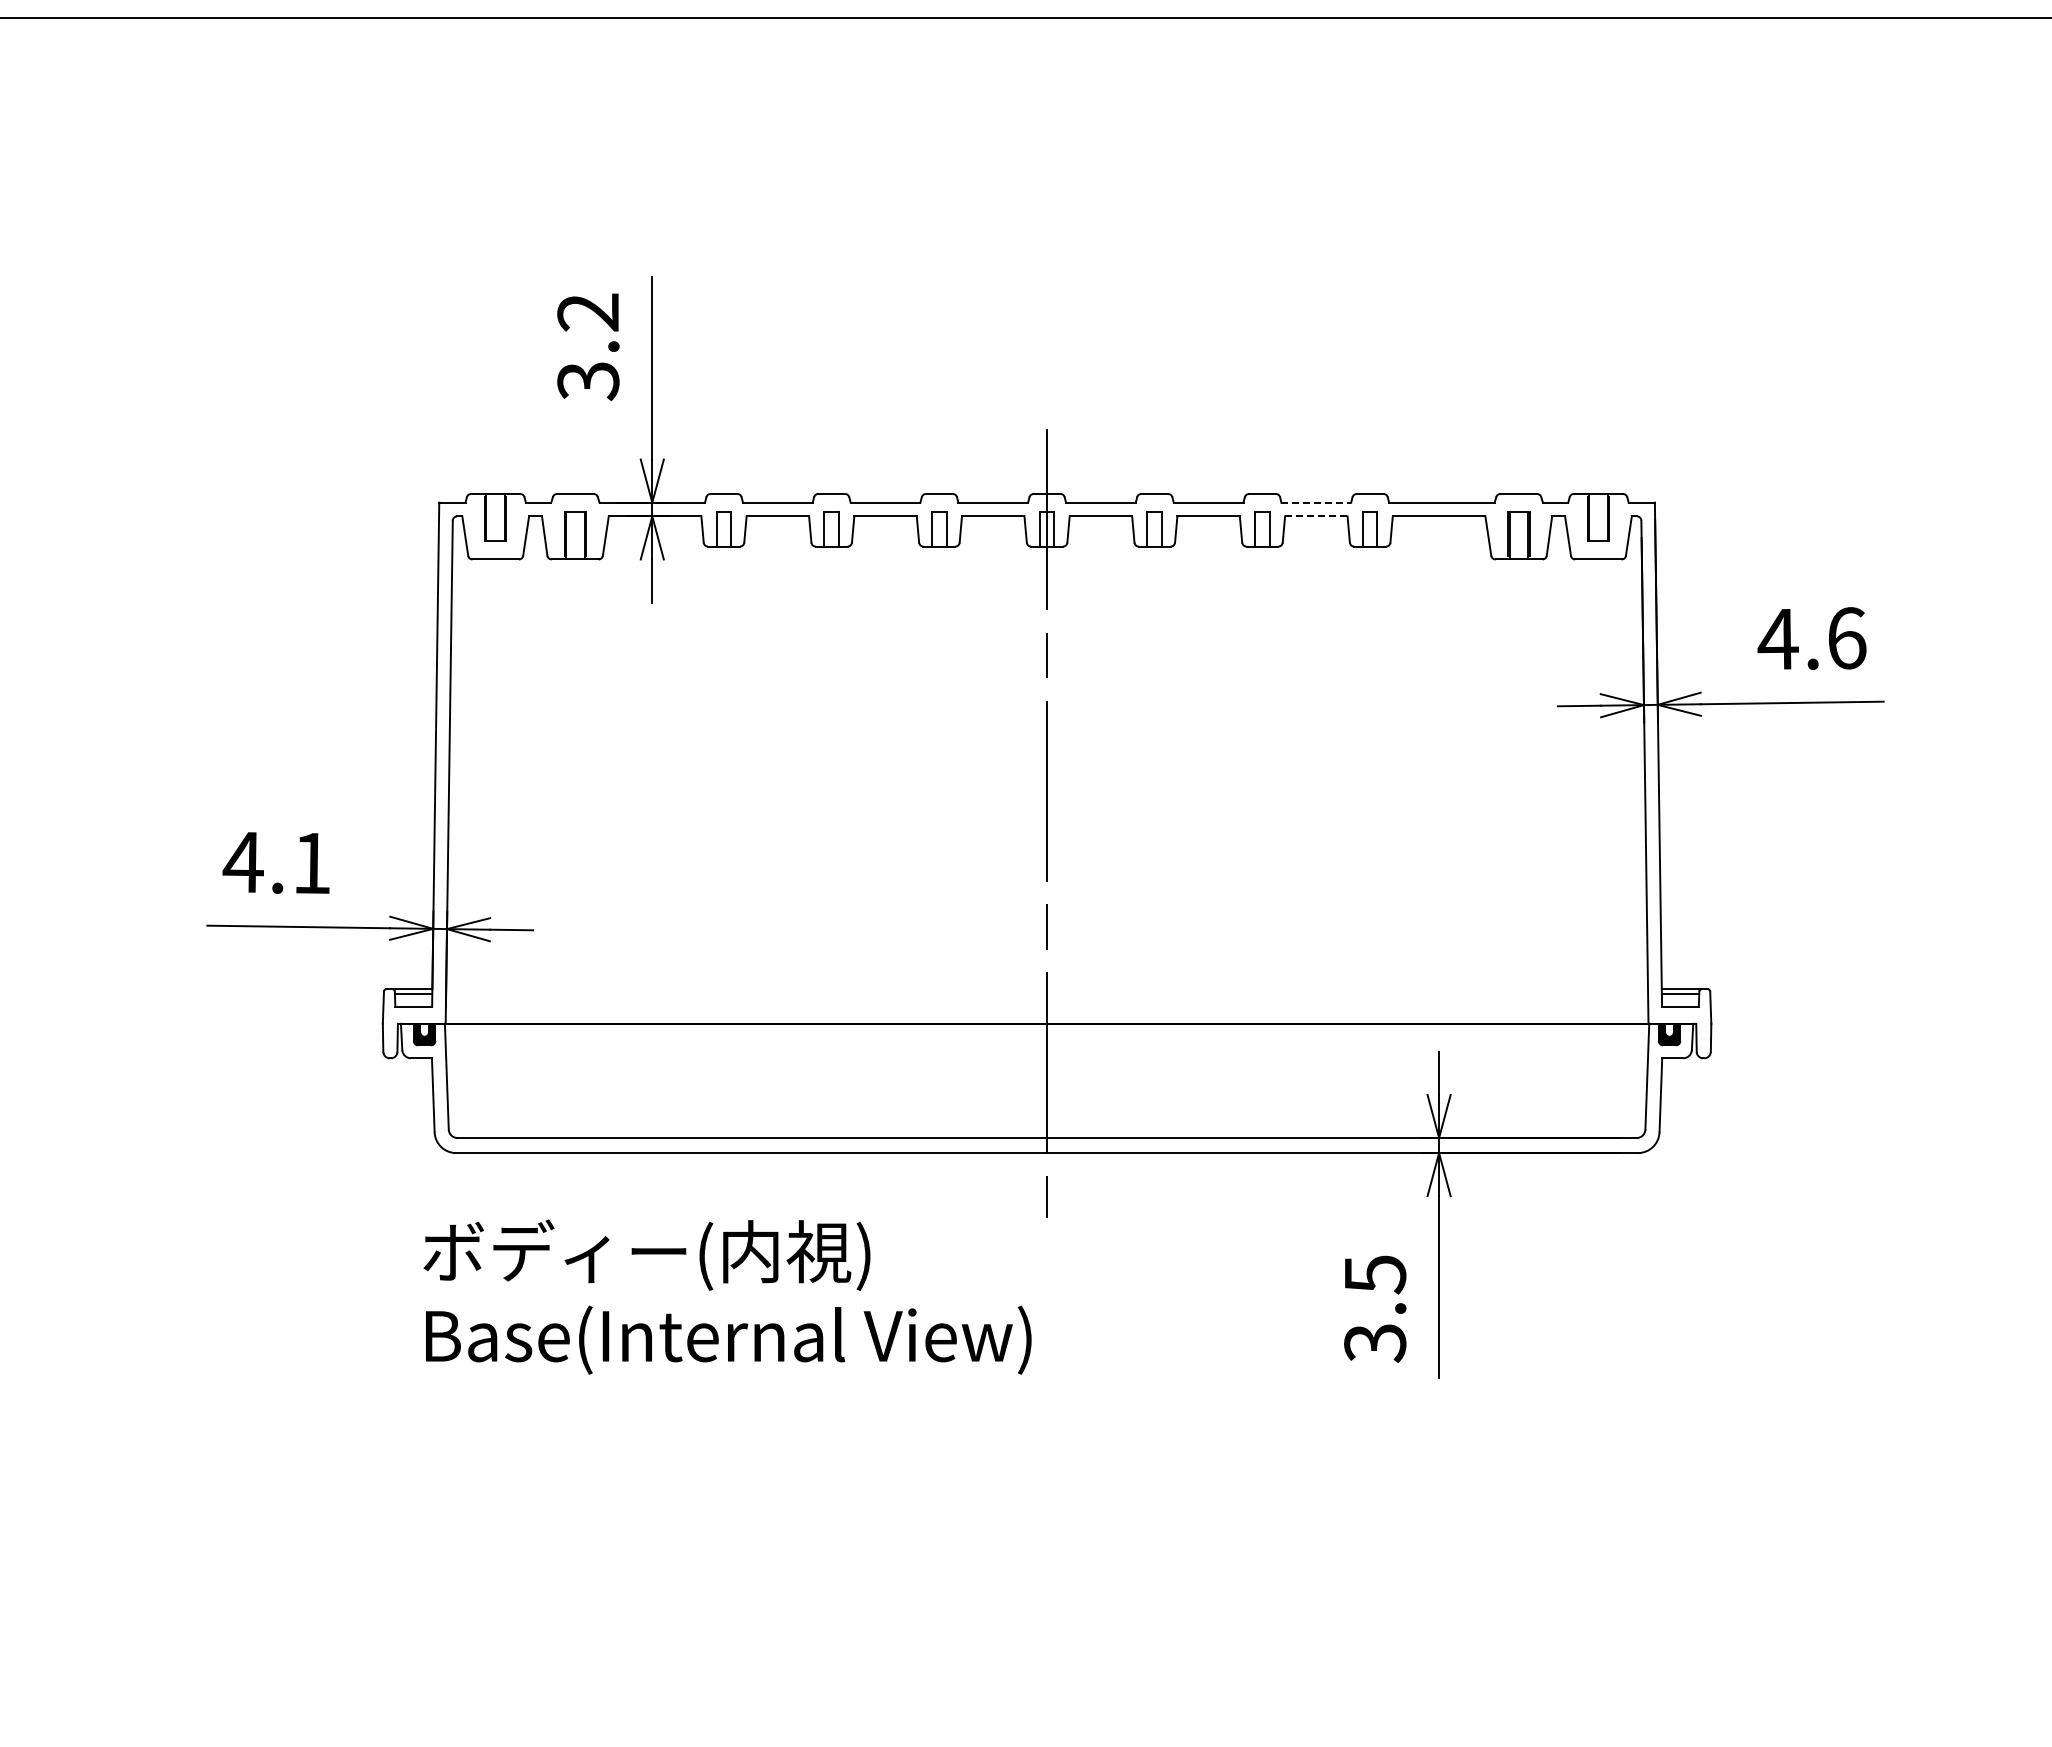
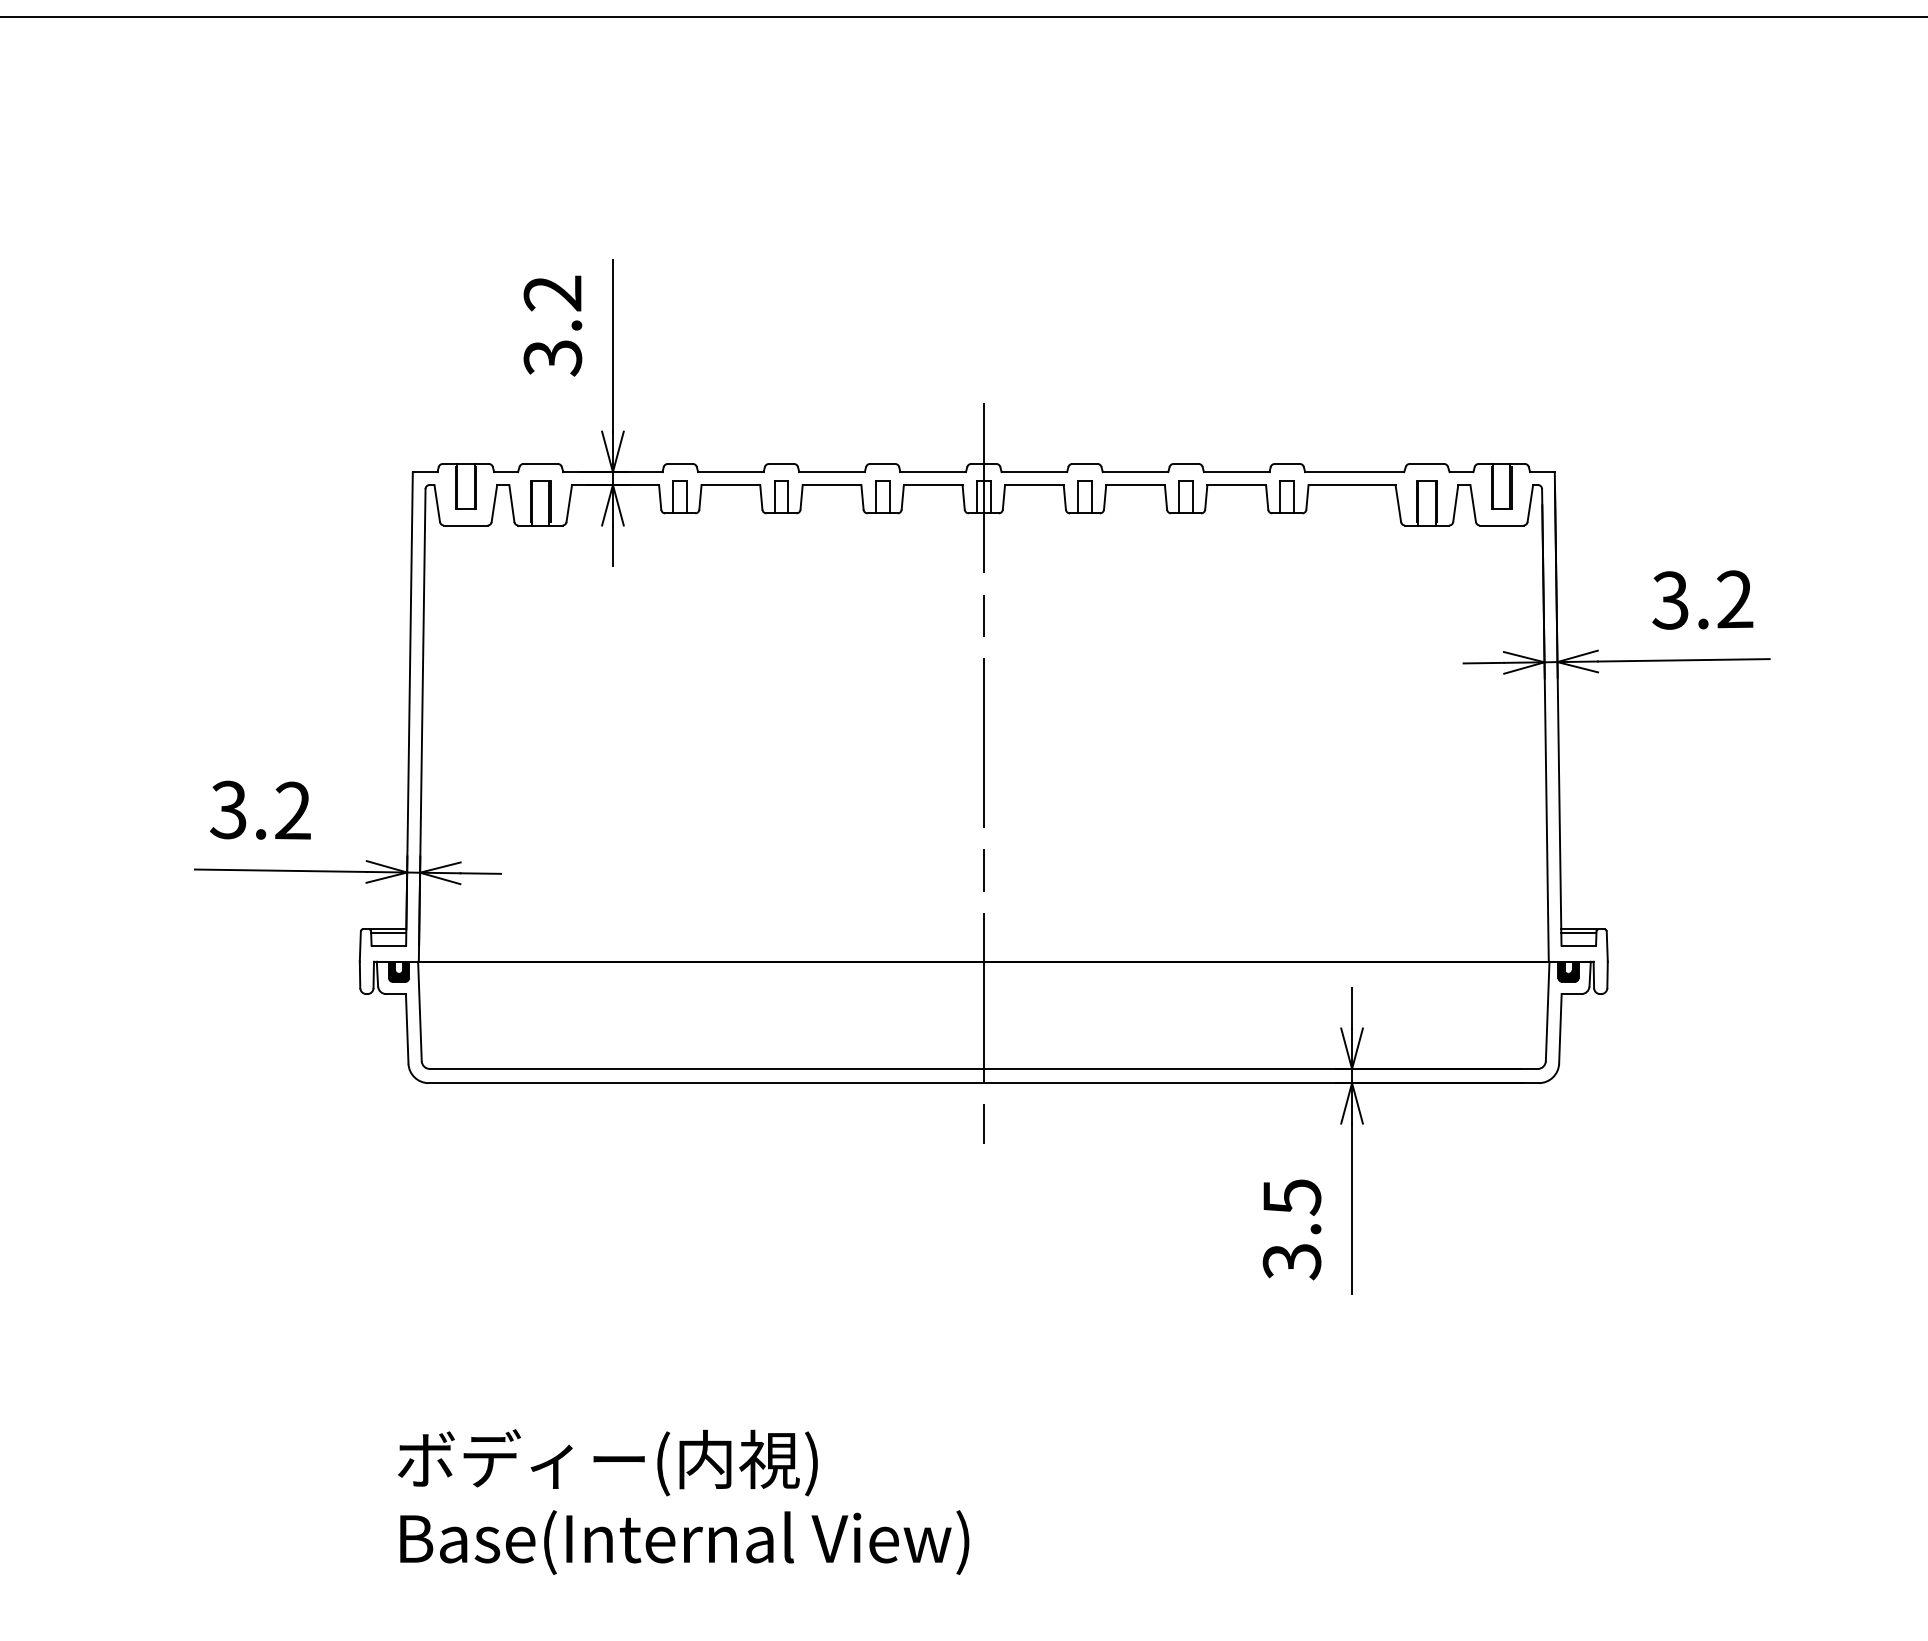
line: (1316, 502) -> (1236, 471), dashed -> solid
line: (1316, 516) -> (1236, 485), dashed -> solid
text: (1811, 638) -> (1701, 599), 4.6 -> 3.2
text: (276, 862) -> (259, 810), 4.1 -> 3.2
text: (727, 1296) -> (683, 1501), moved

